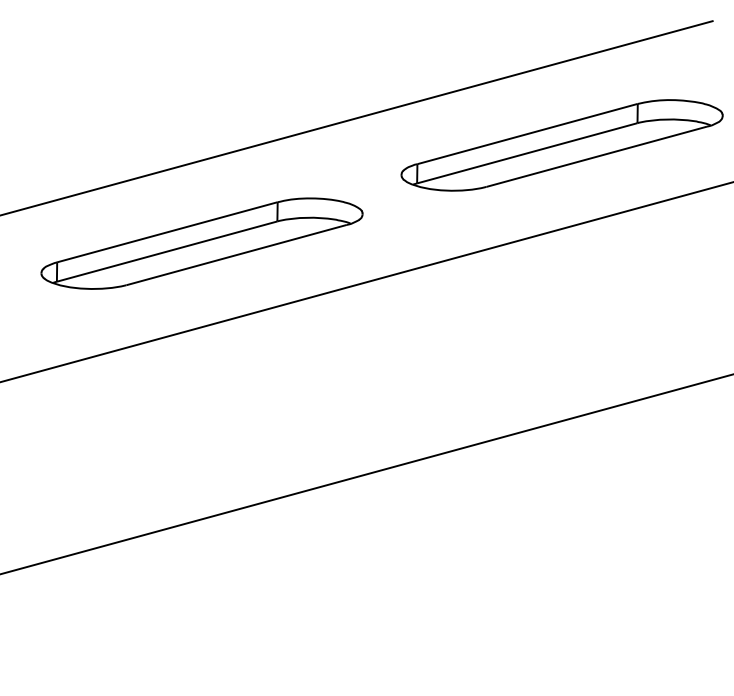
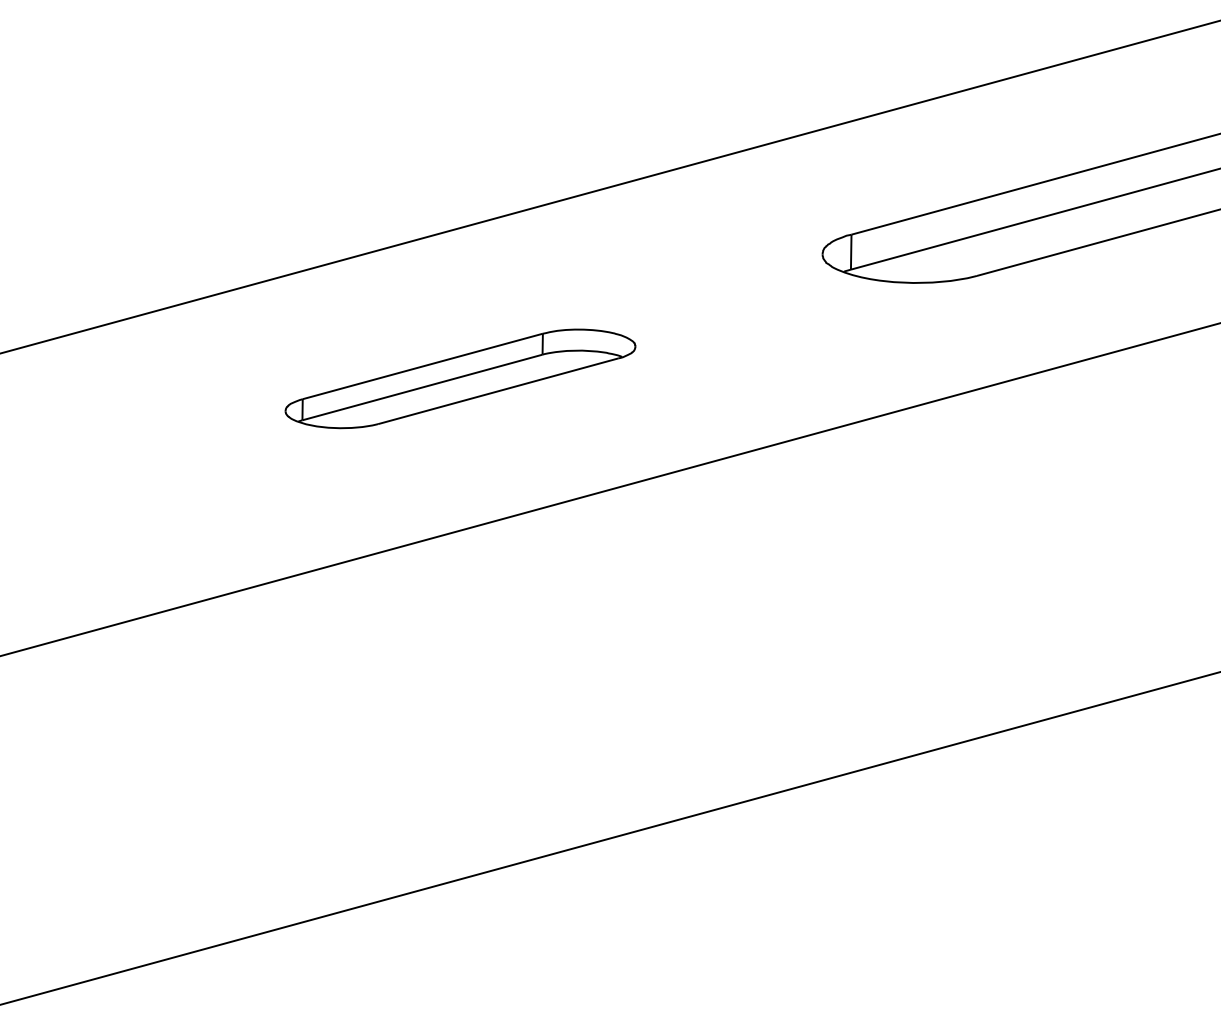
part: (201, 243) -> (459, 378), size x0.6

